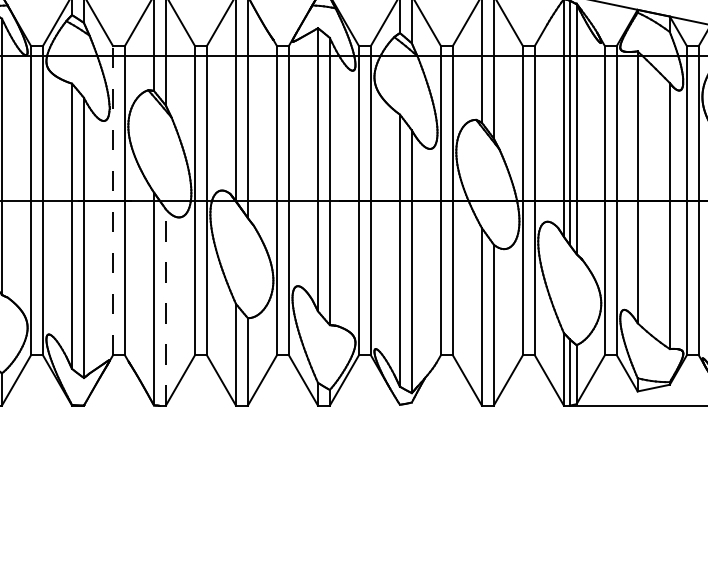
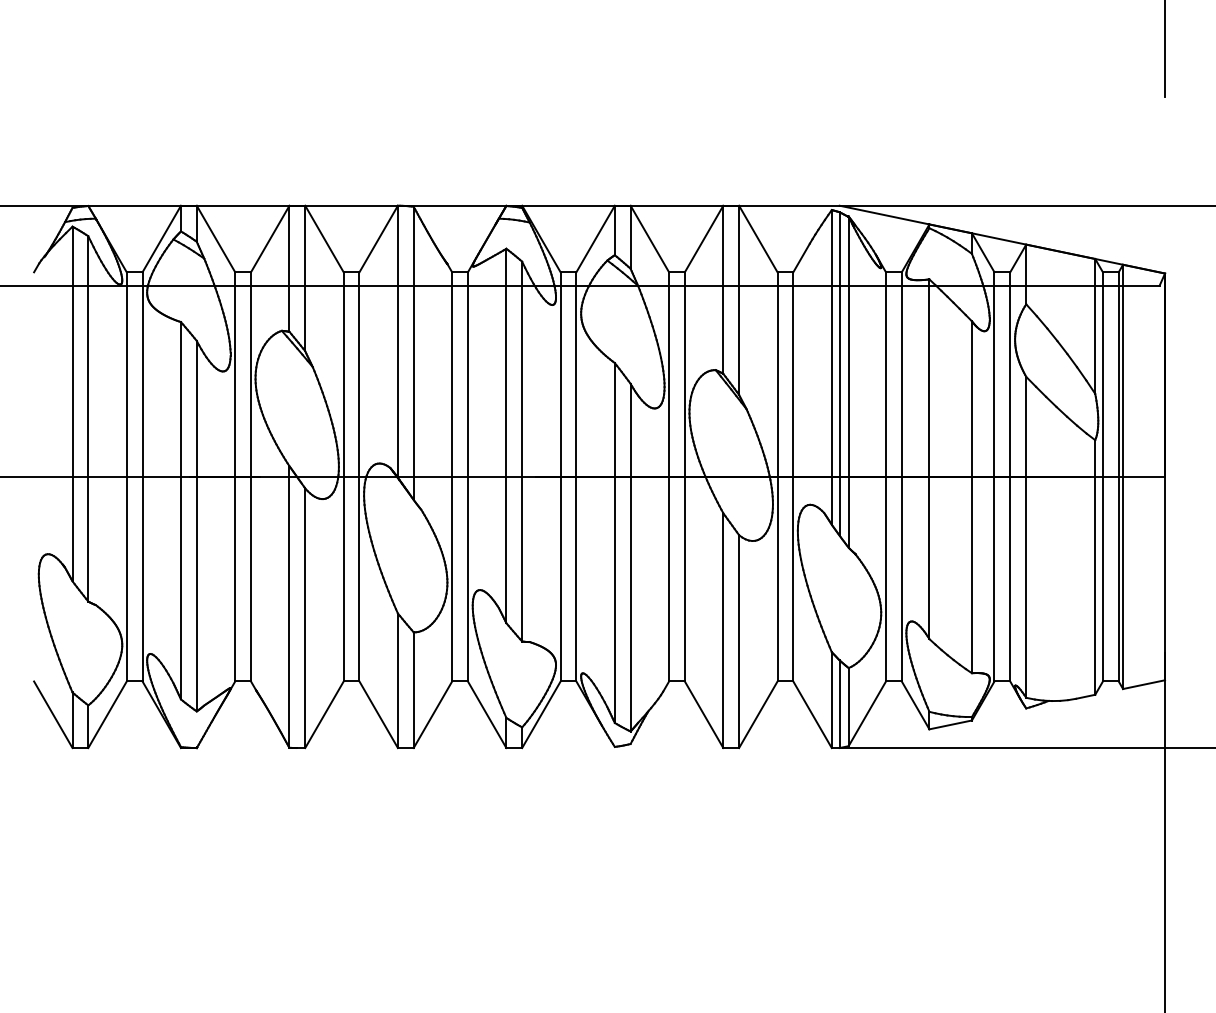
line: (113, 200) -> (235, 476), dashed -> solid
line: (166, 307) -> (305, 618), dashed -> solid

